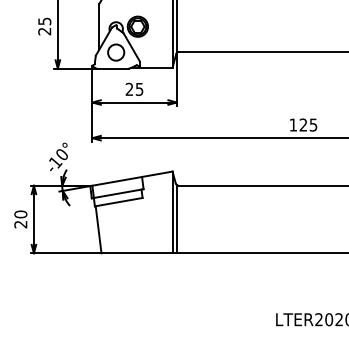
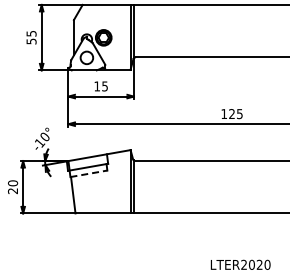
text: (44, 31) -> (31, 41), 25 -> 55
text: (128, 89) -> (96, 86), 25 -> 15
line: (118, 201) -> (88, 173), solid -> dashed

